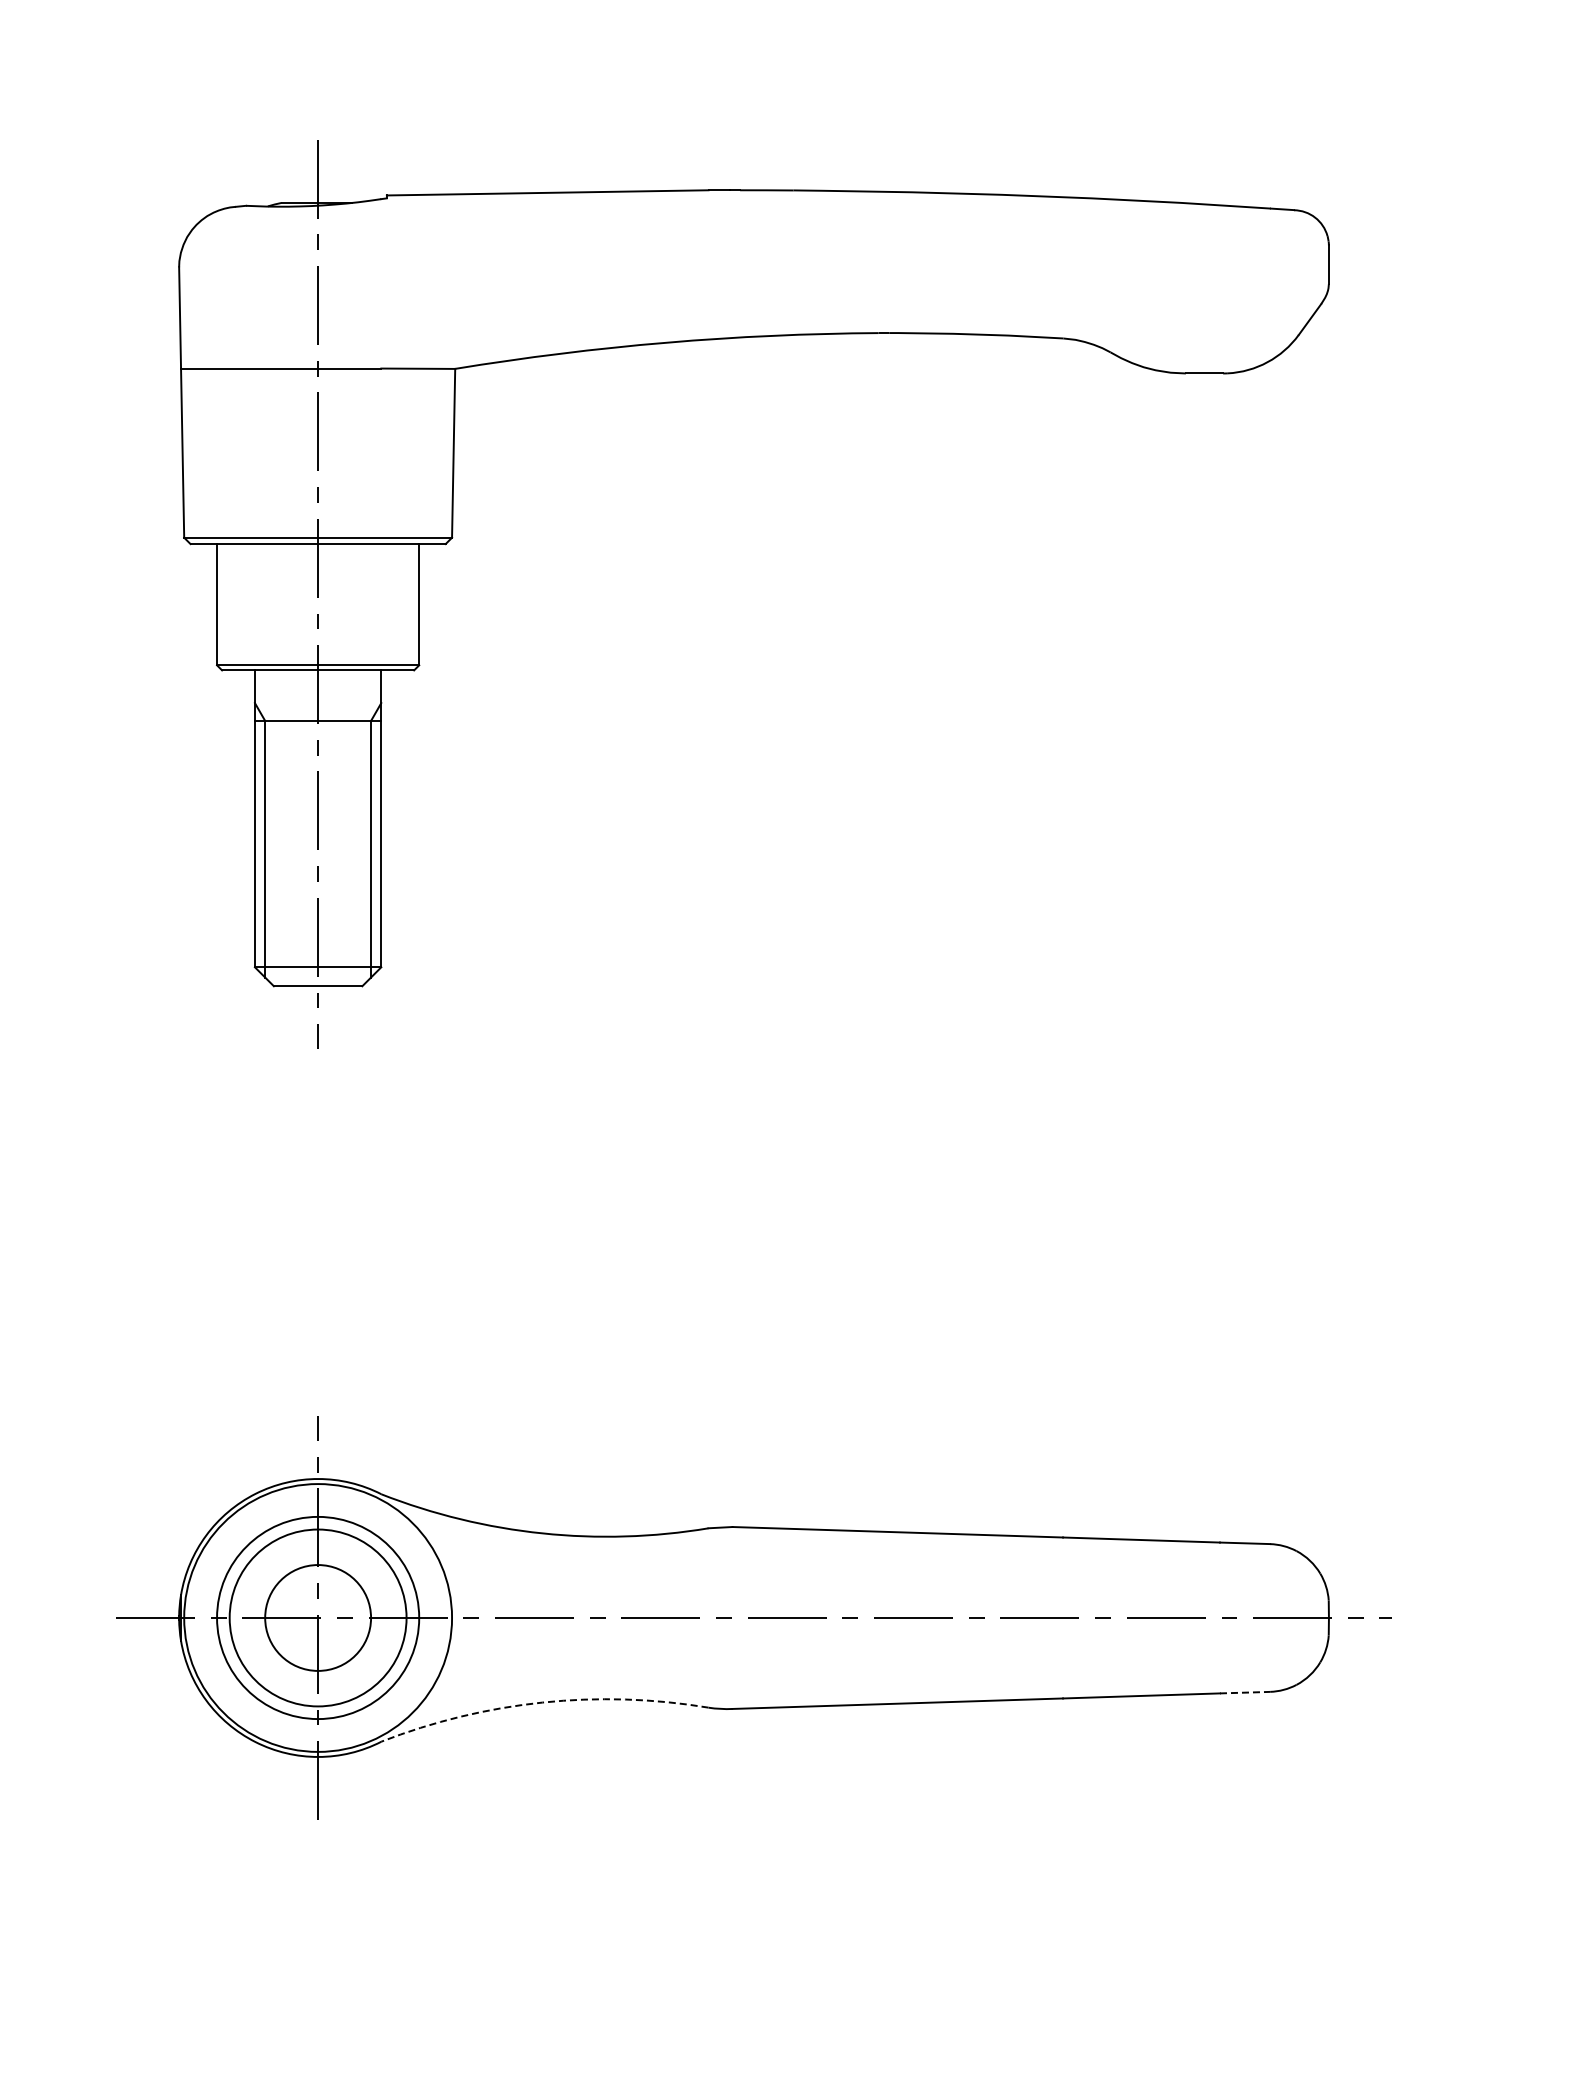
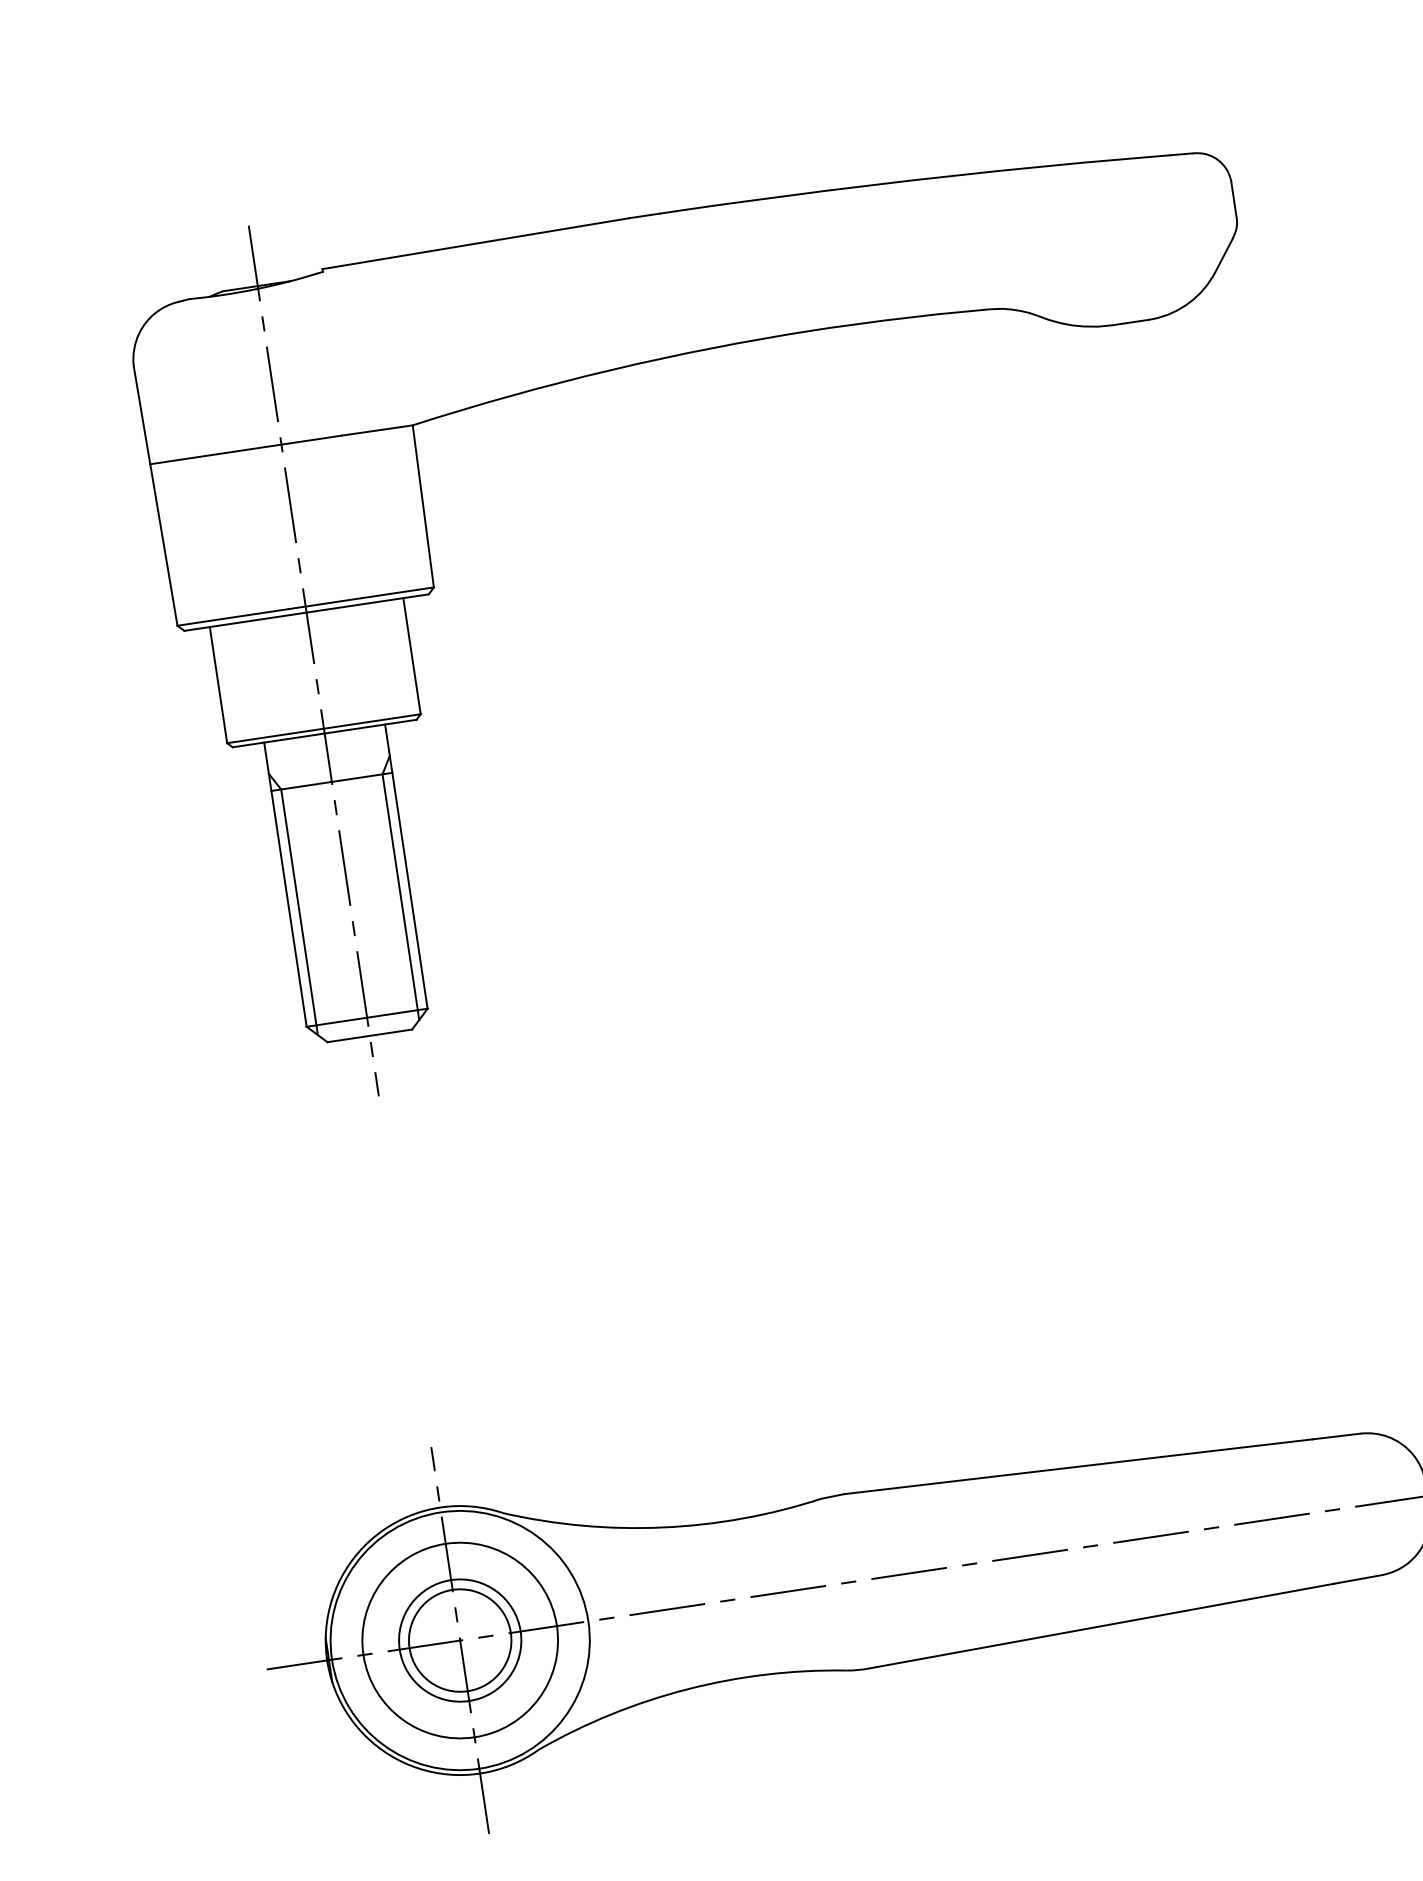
circle: (317, 1617) -> (459, 1640), size x0.71
line: (1245, 1692) -> (1358, 1579), dashed -> solid
arc: (542, 1702) -> (687, 1689), dashed -> solid

